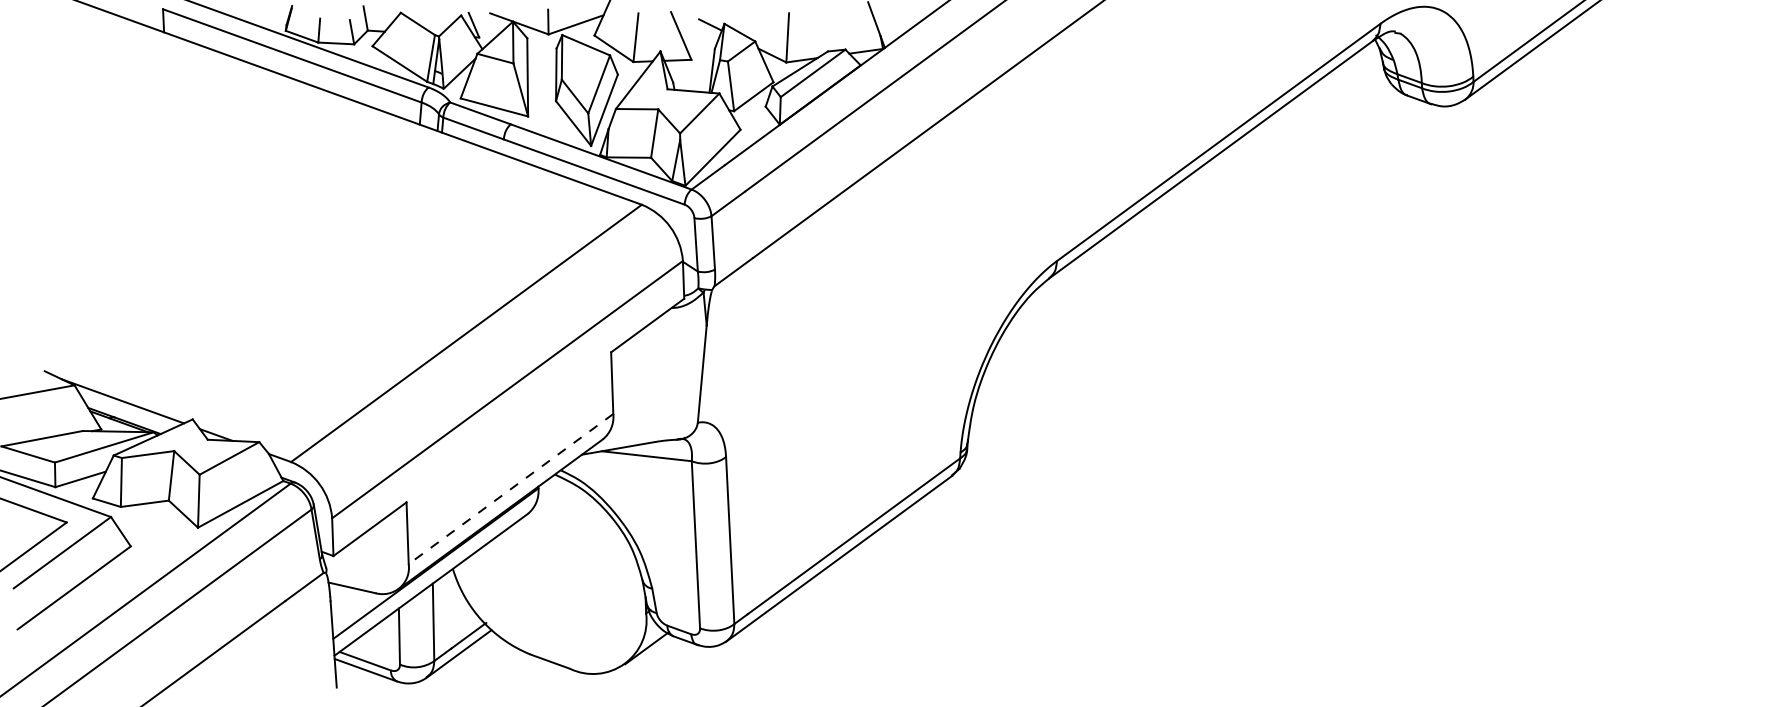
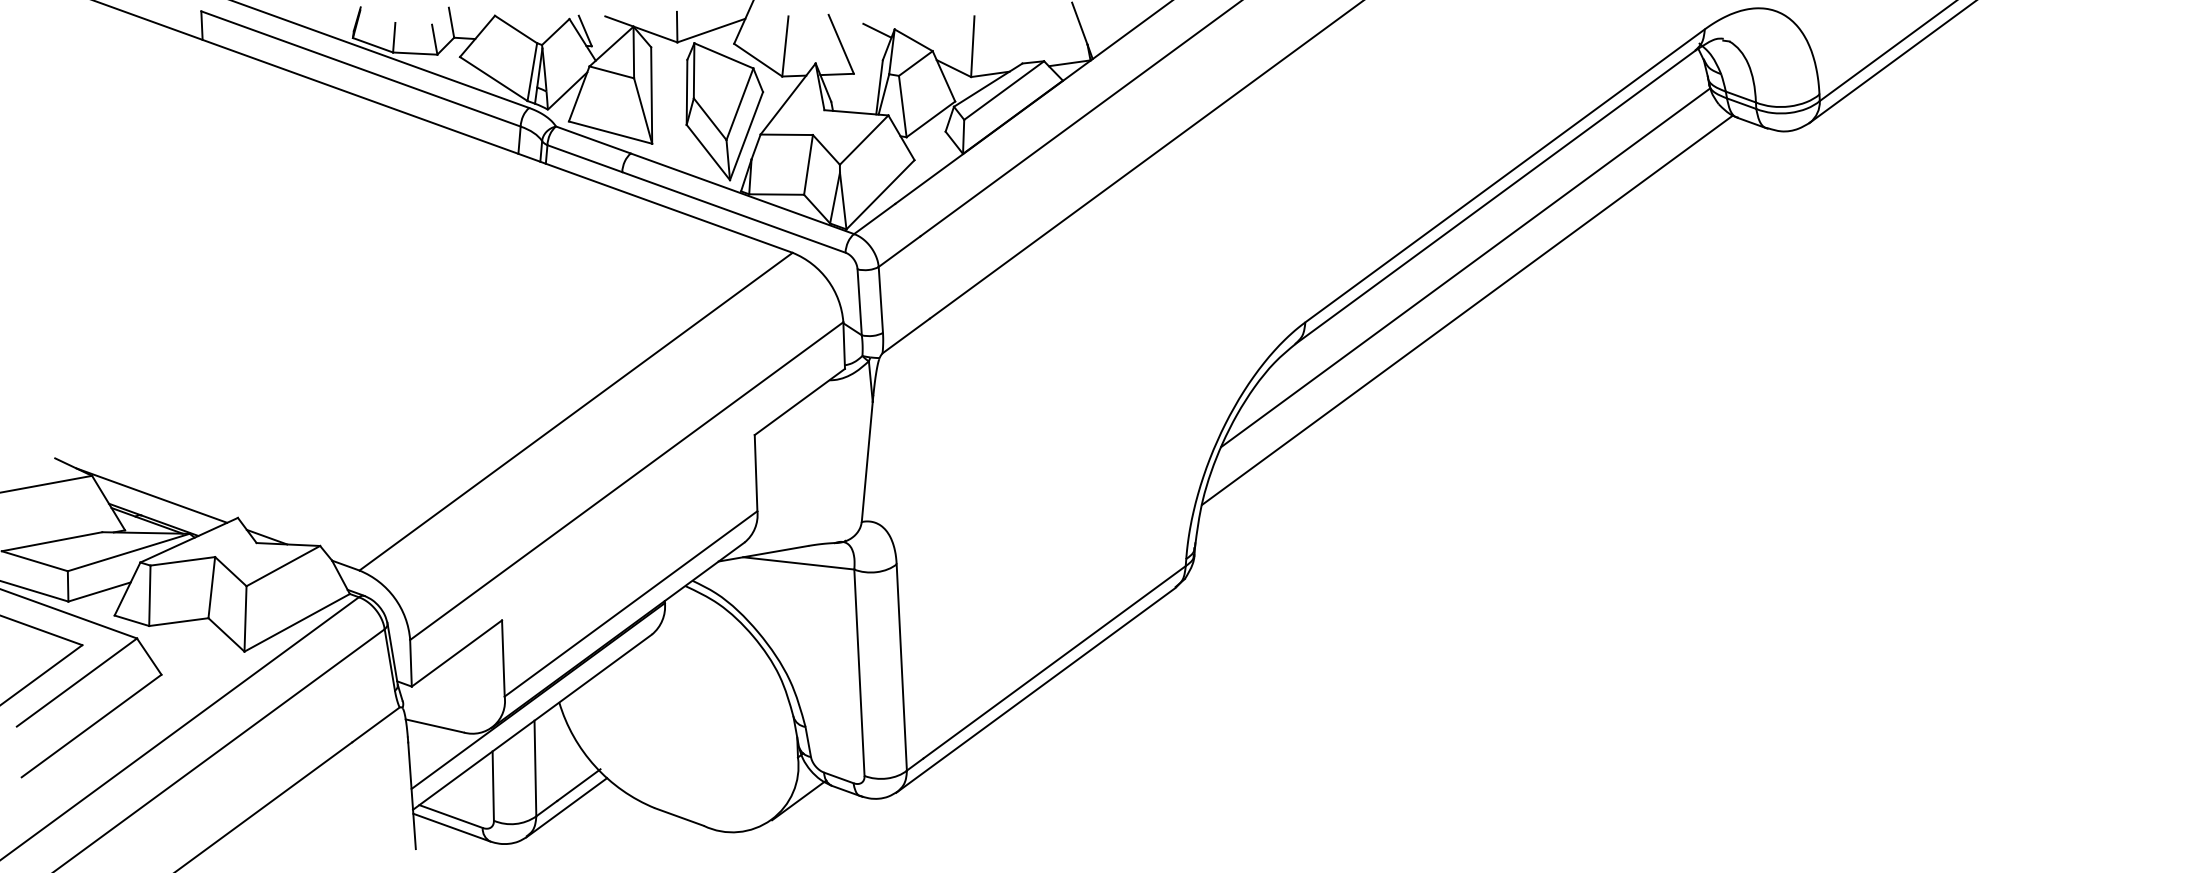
line: (1186, 216) -> (1465, 267), added
line: (1188, 250) -> (1467, 309), added
line: (511, 488) -> (631, 603), dashed -> solid

